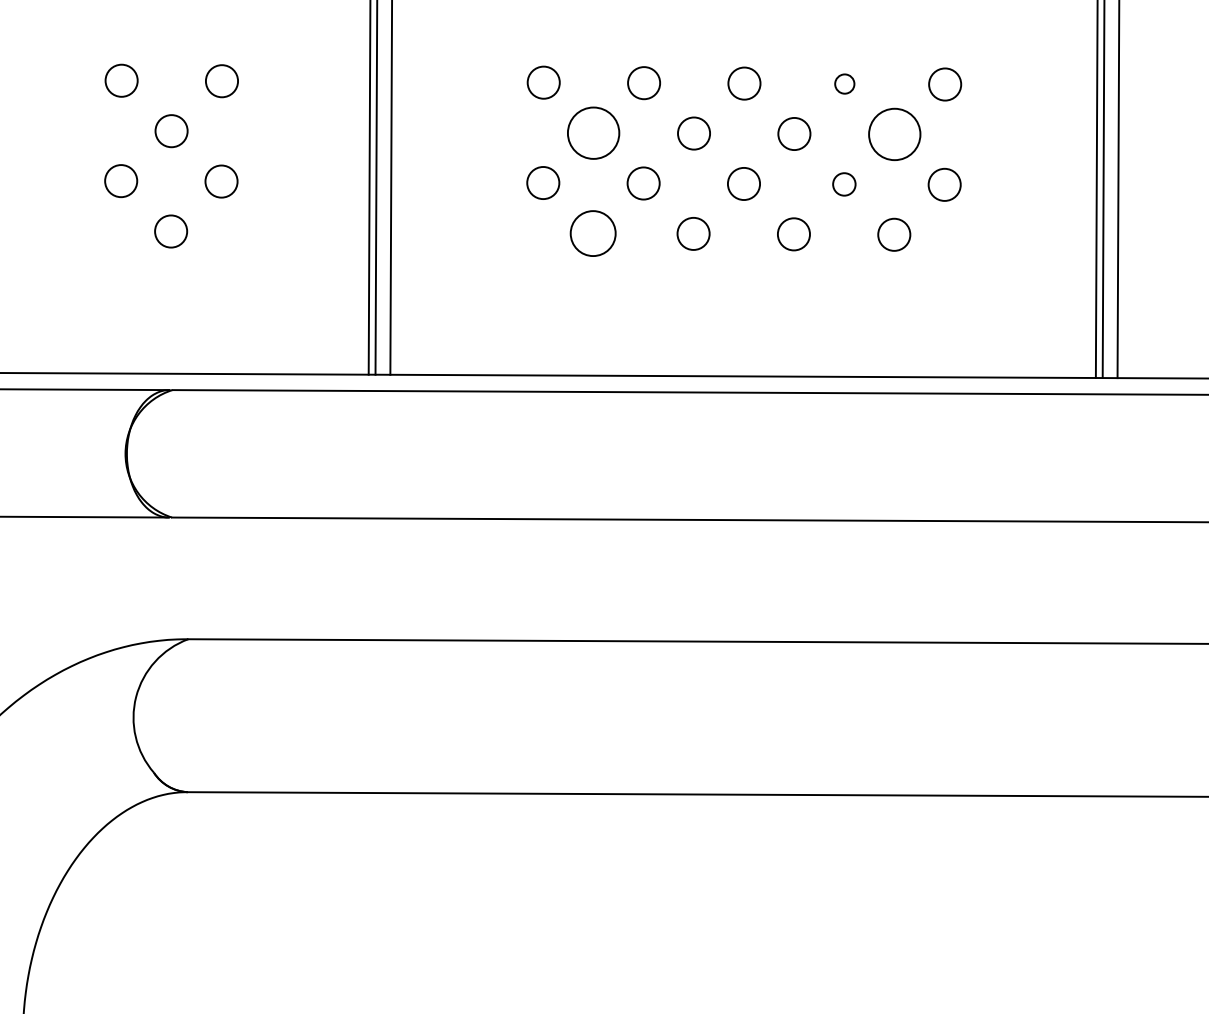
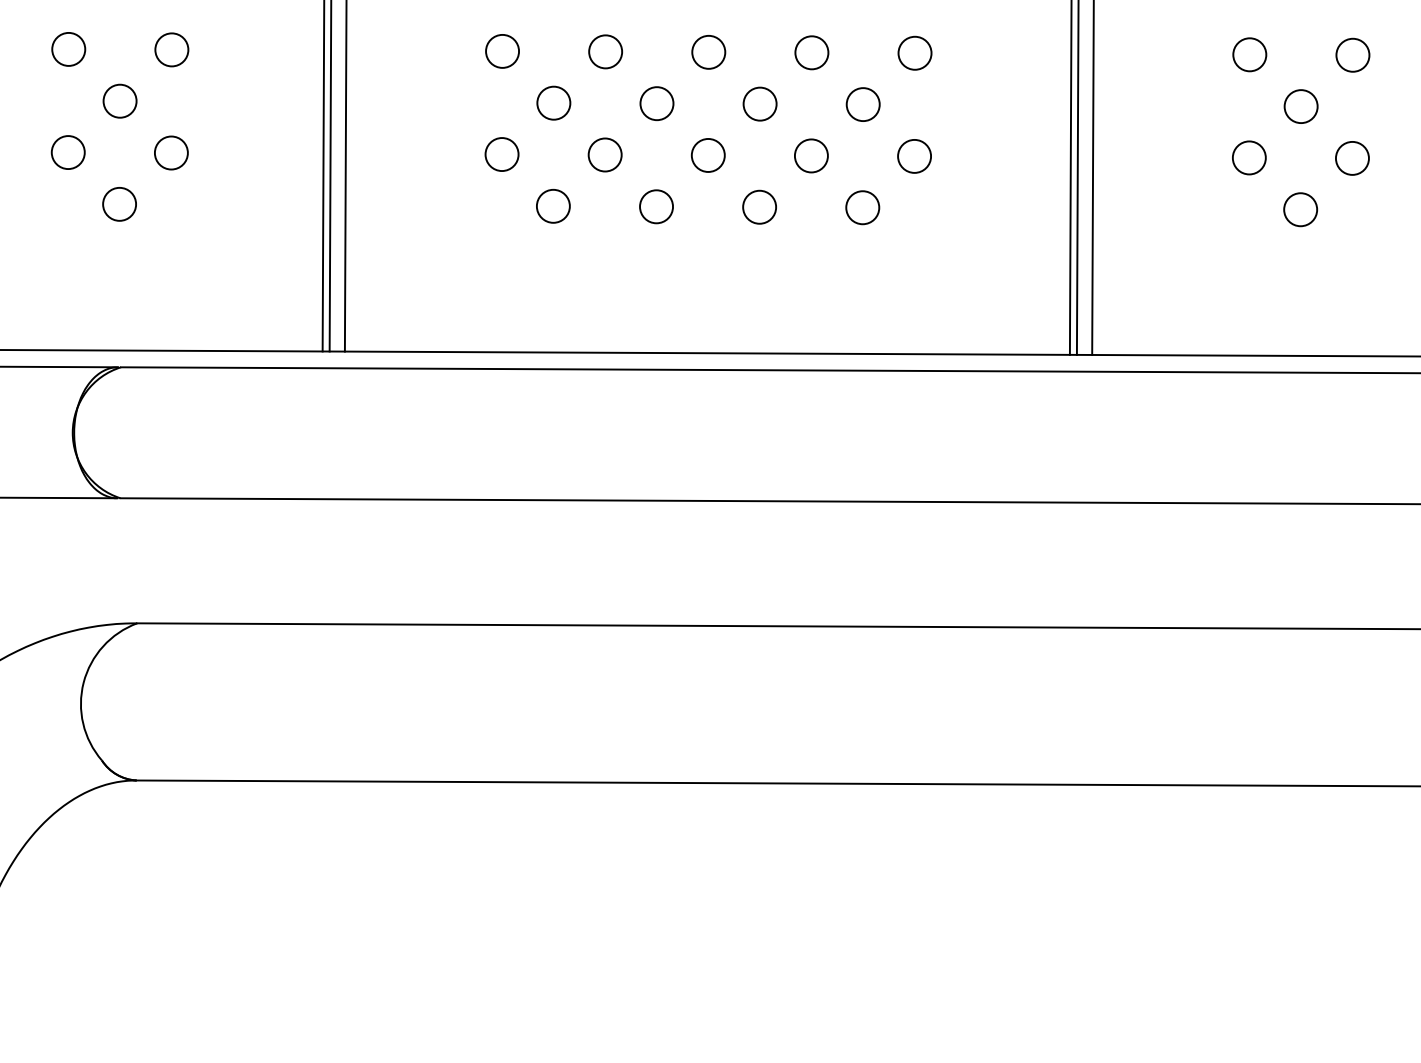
circle: (844, 83) -> (811, 52), size x1.67
circle: (593, 132) -> (553, 102), size x0.62
circle: (894, 134) -> (862, 104), size x0.62
circle: (844, 183) -> (811, 155), size x1.43
circle: (593, 232) -> (553, 205), size x0.71

